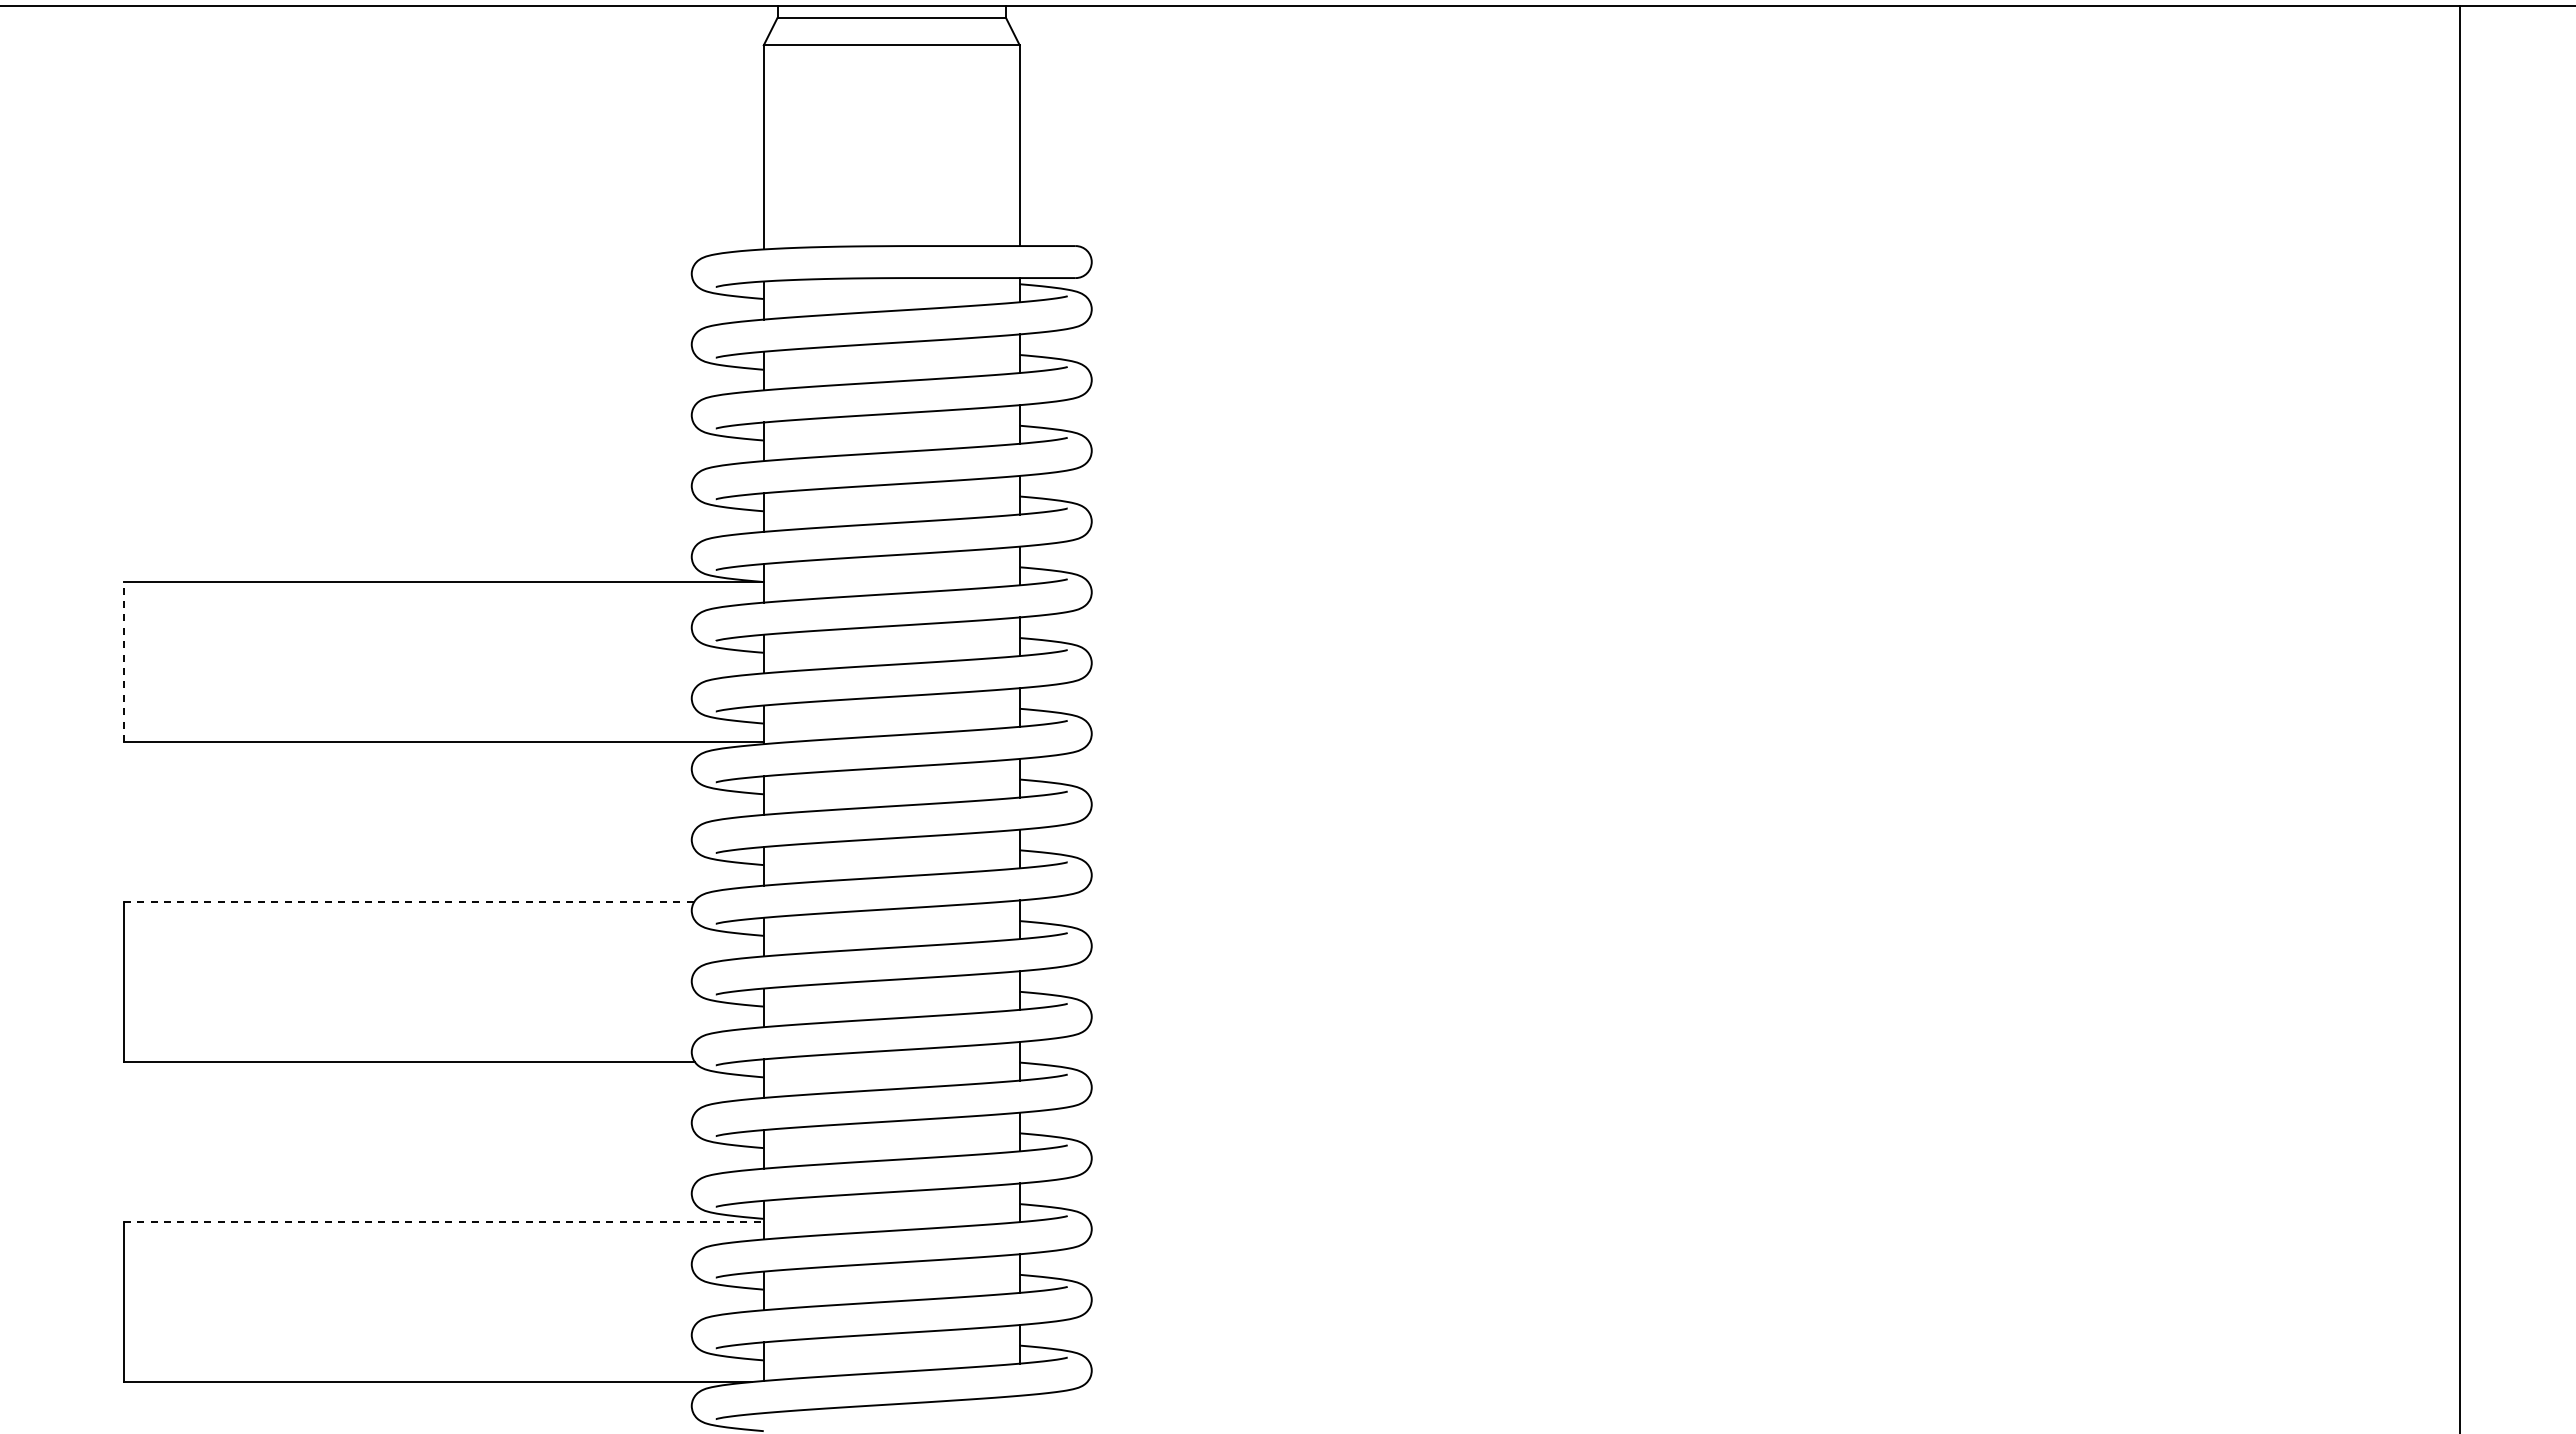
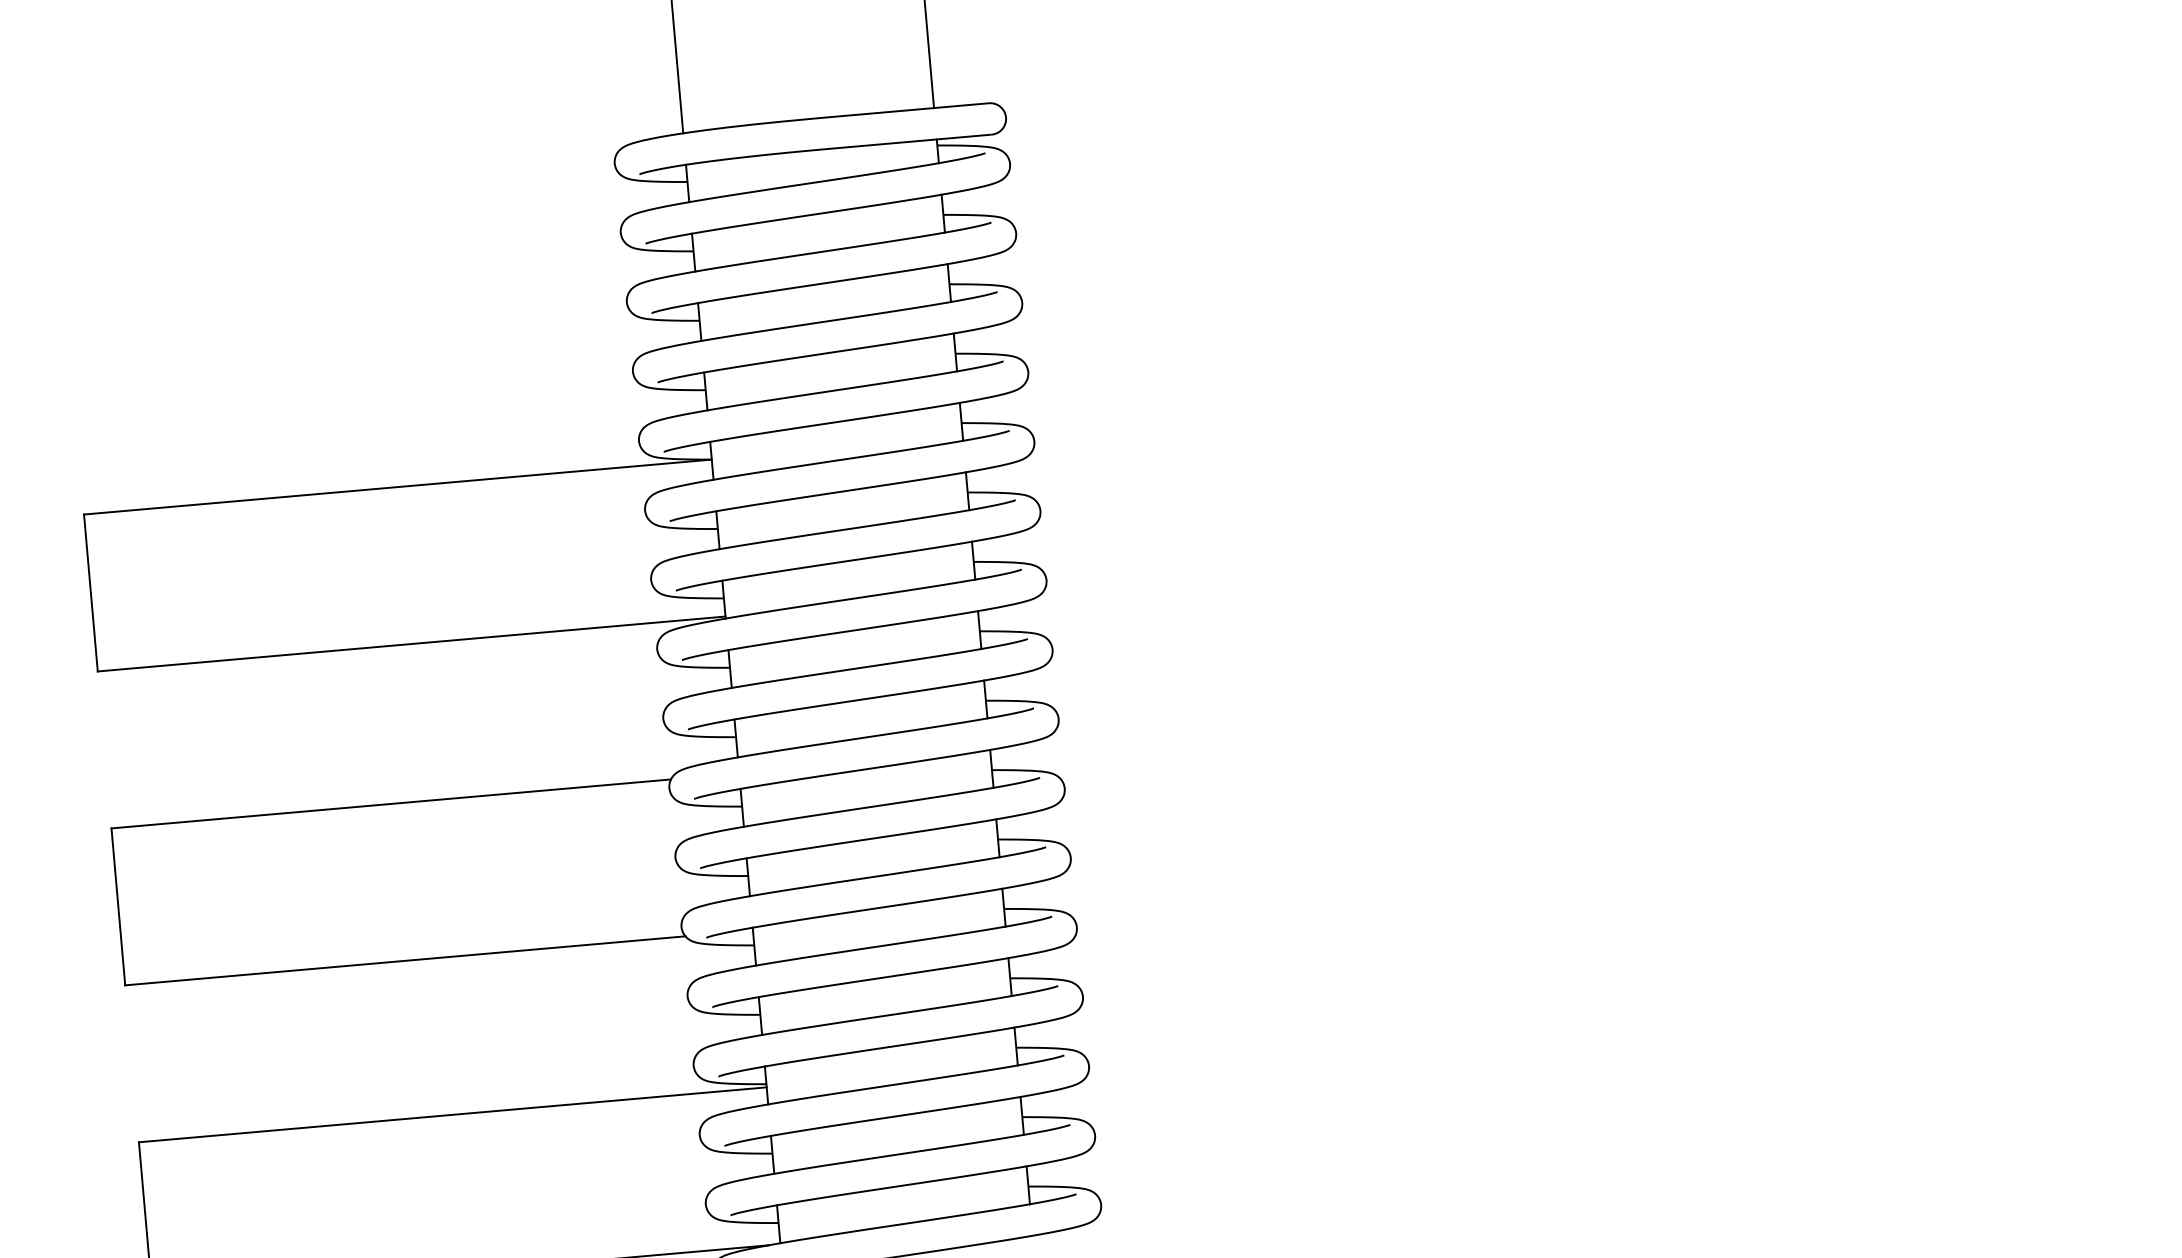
line: (123, 661) -> (90, 592), dashed -> solid
line: (409, 902) -> (391, 804), dashed -> solid
line: (444, 1222) -> (453, 1115), dashed -> solid

